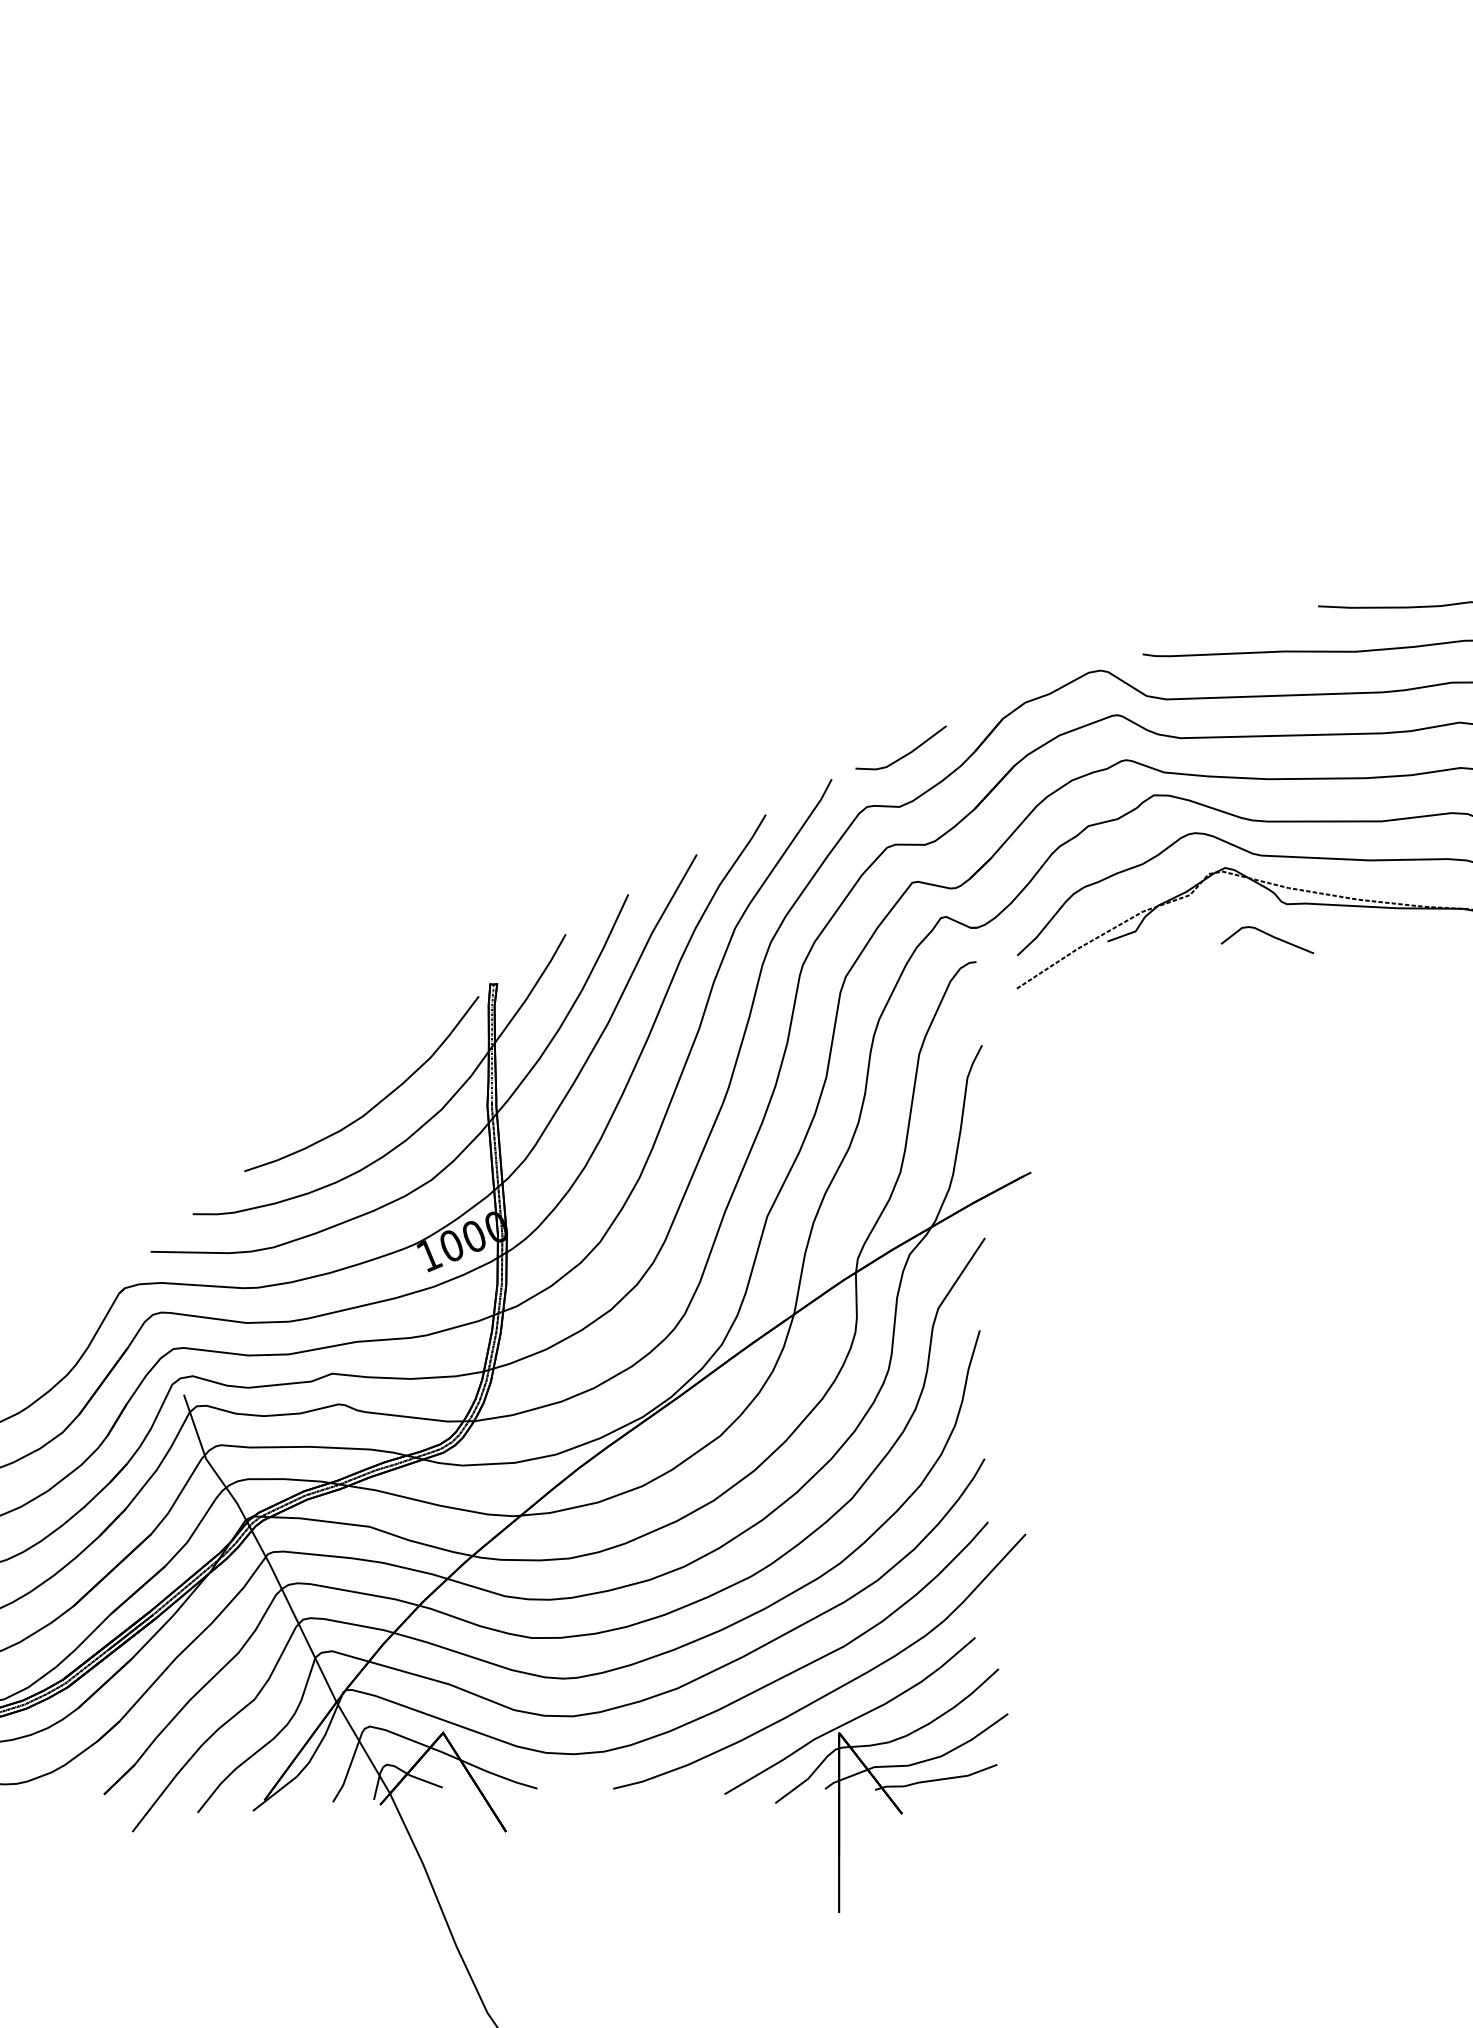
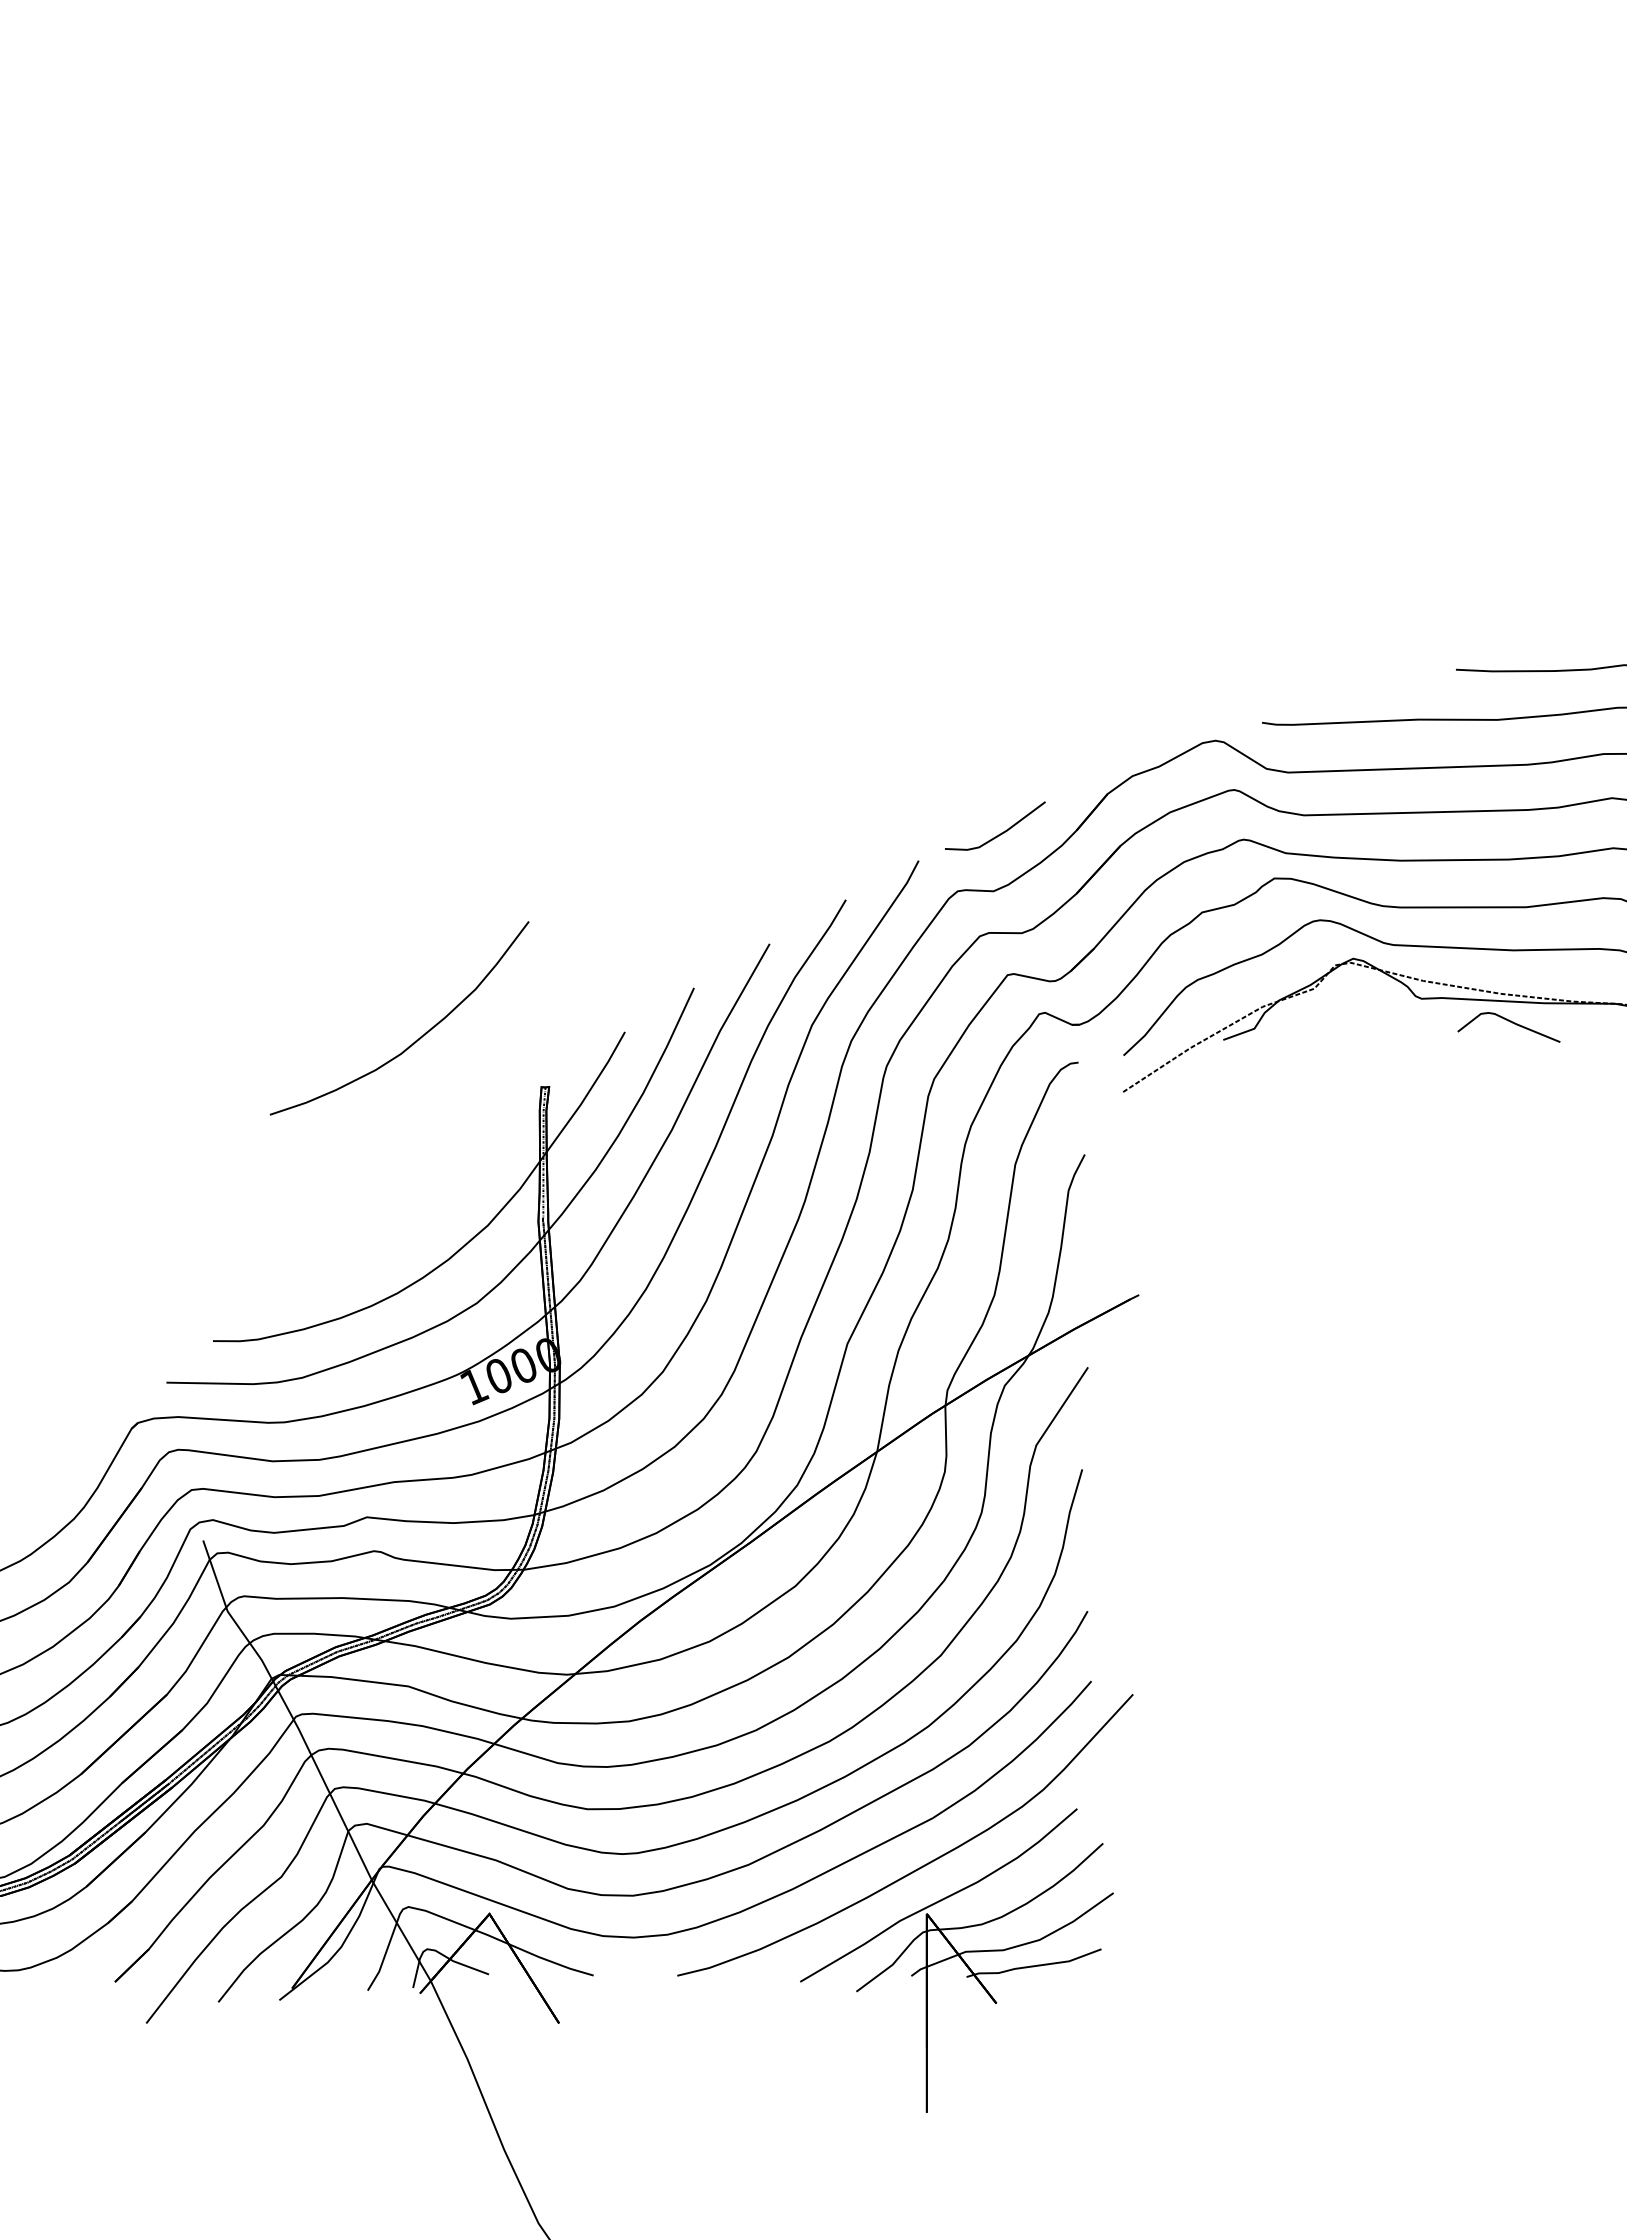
curve: (1268, 935) -> (1510, 1022), moved
curve: (376, 1104) -> (415, 1040), moved

